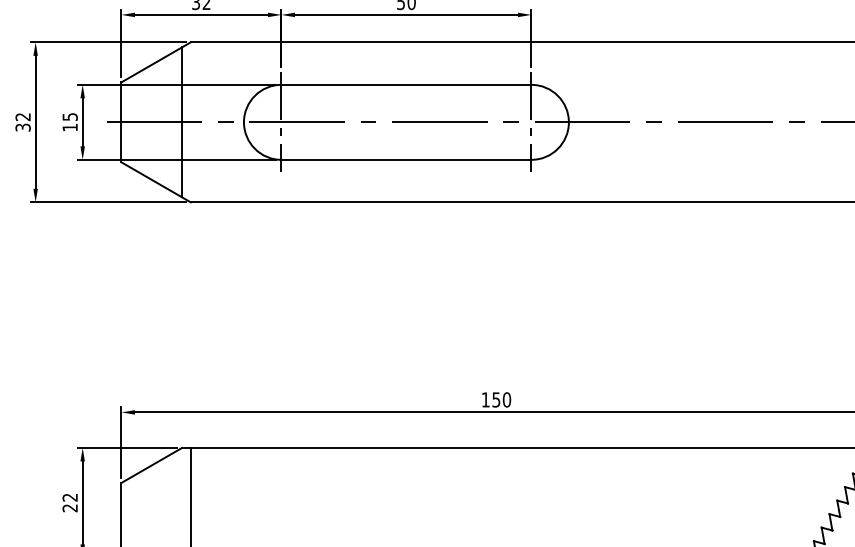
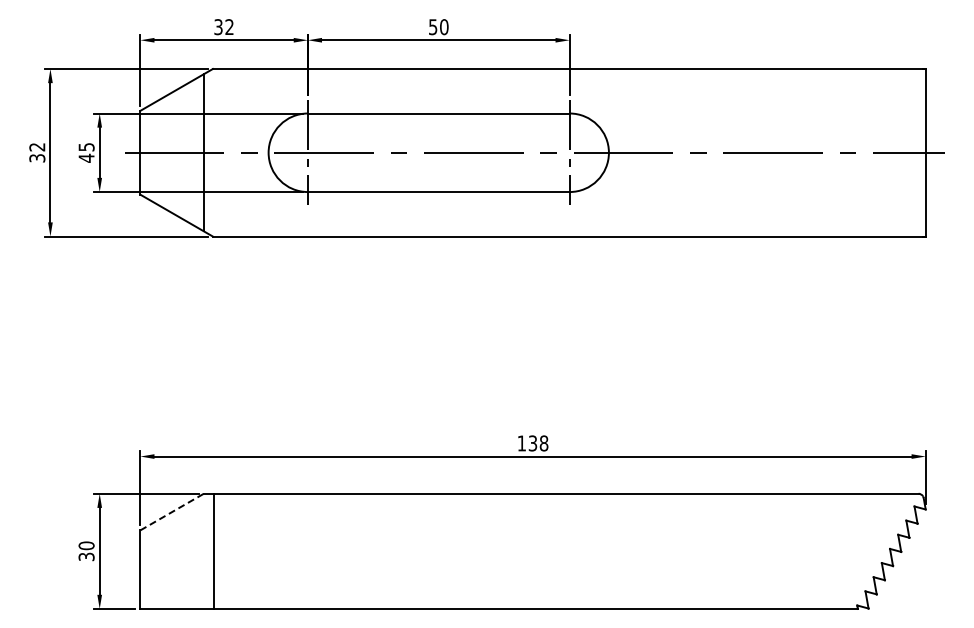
text: (70, 126) -> (86, 157), 15 -> 45
text: (501, 399) -> (538, 443), 150 -> 138
line: (152, 465) -> (172, 512), solid -> dashed
text: (70, 503) -> (86, 551), 22 -> 30

